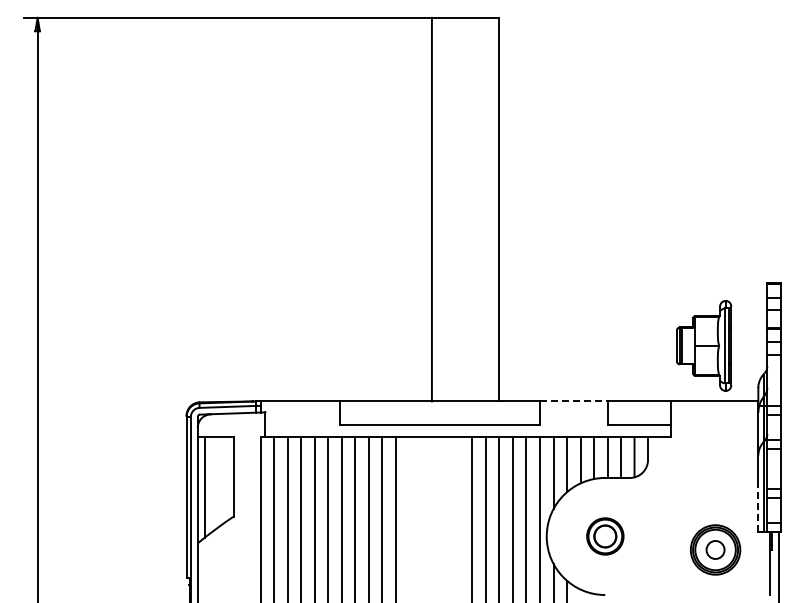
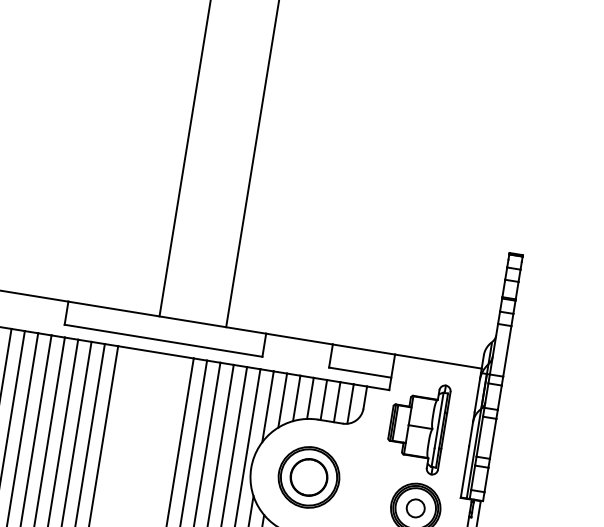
part: (704, 345) -> (417, 426), moved
line: (573, 401) -> (299, 339), dashed -> solid
line: (758, 505) -> (465, 471), dashed -> solid
part: (605, 536) -> (309, 477), size x1.67

